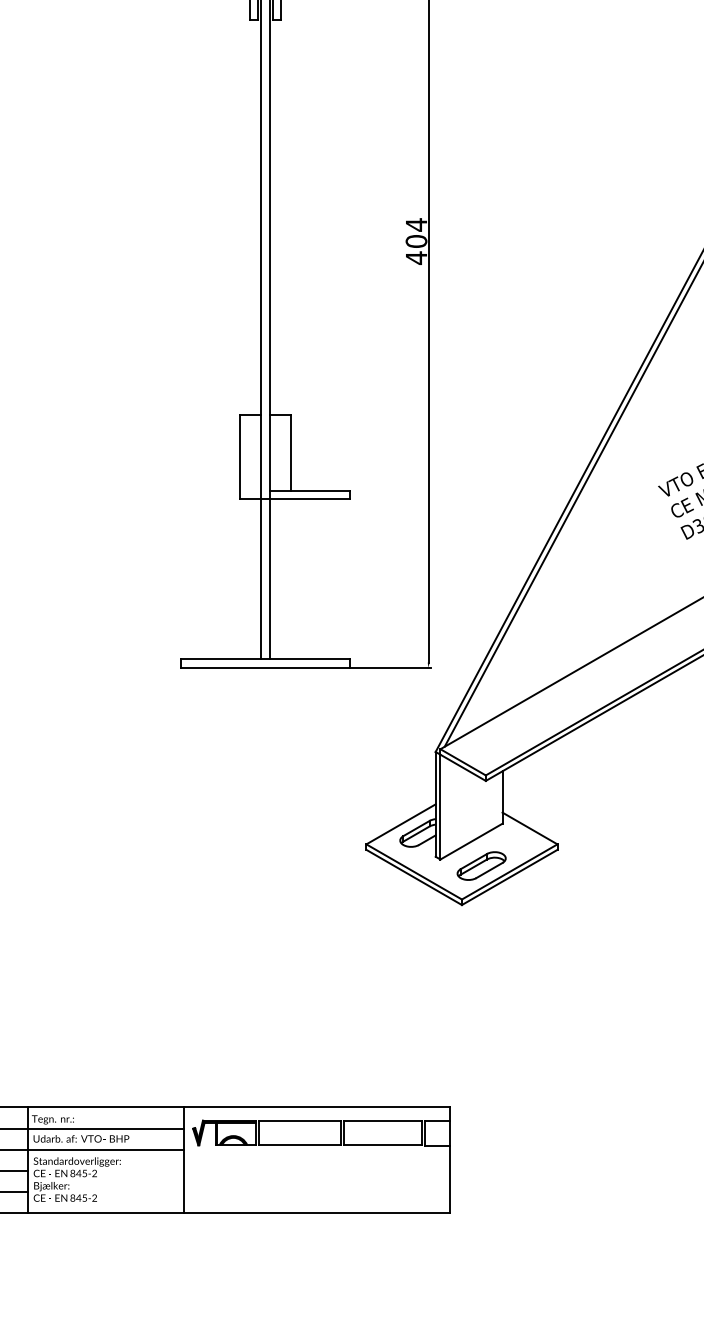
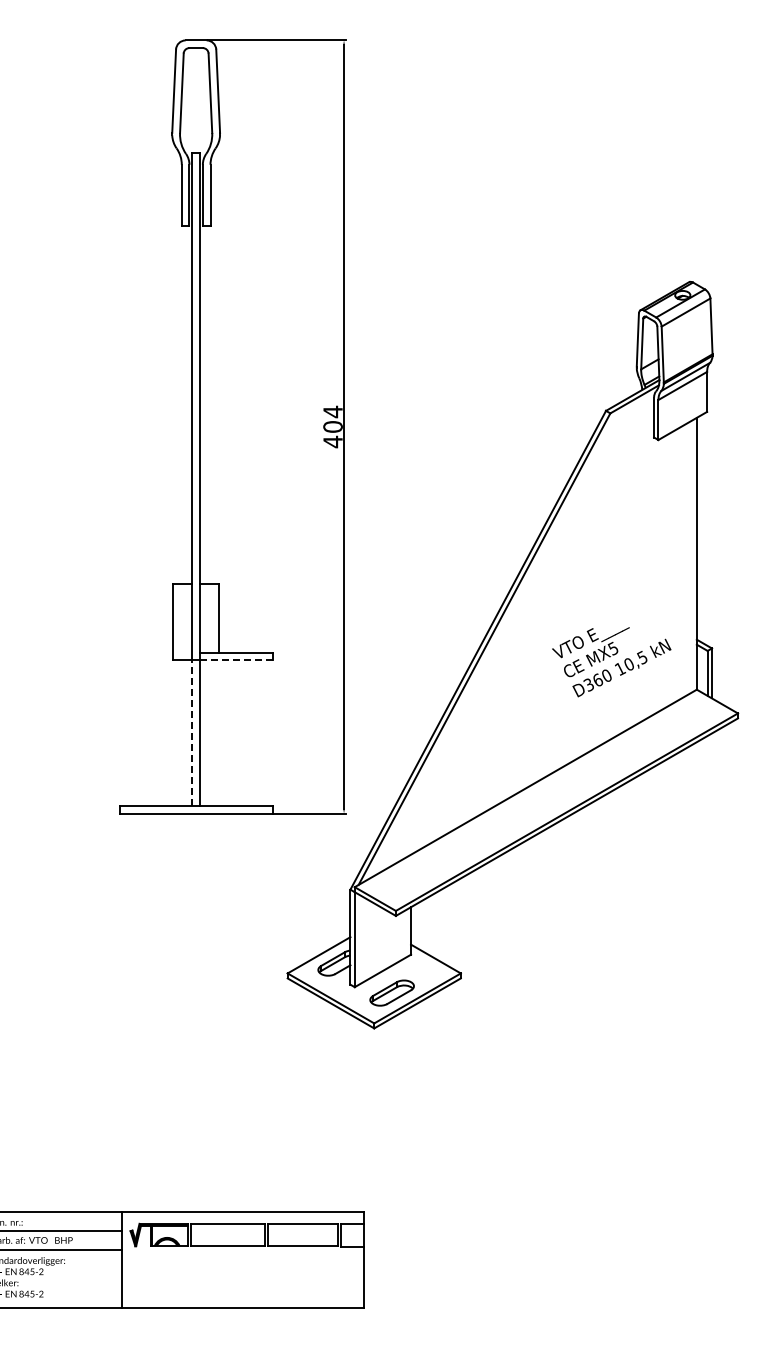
line: (308, 499) -> (235, 660), solid -> dashed
line: (261, 579) -> (192, 733), solid -> dashed

